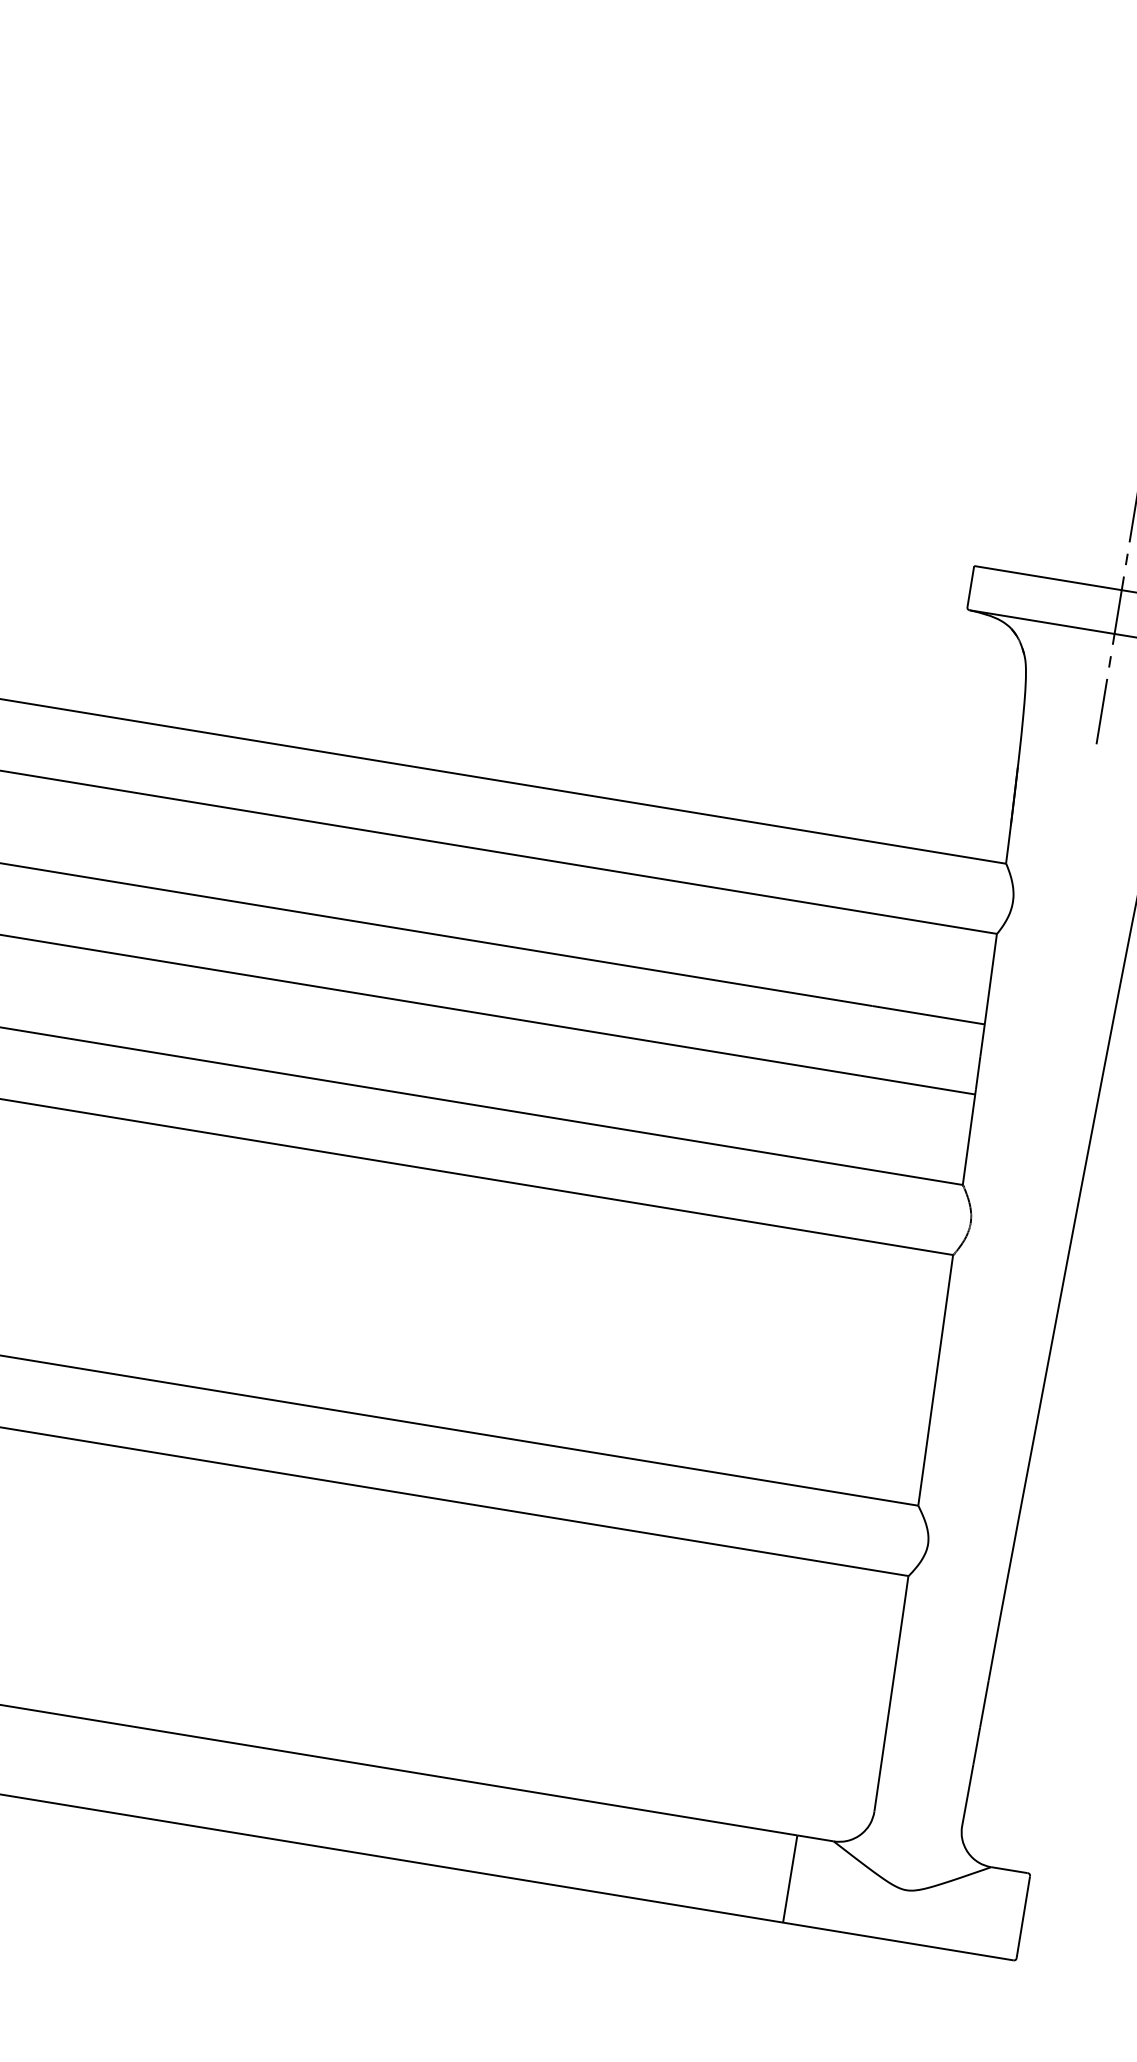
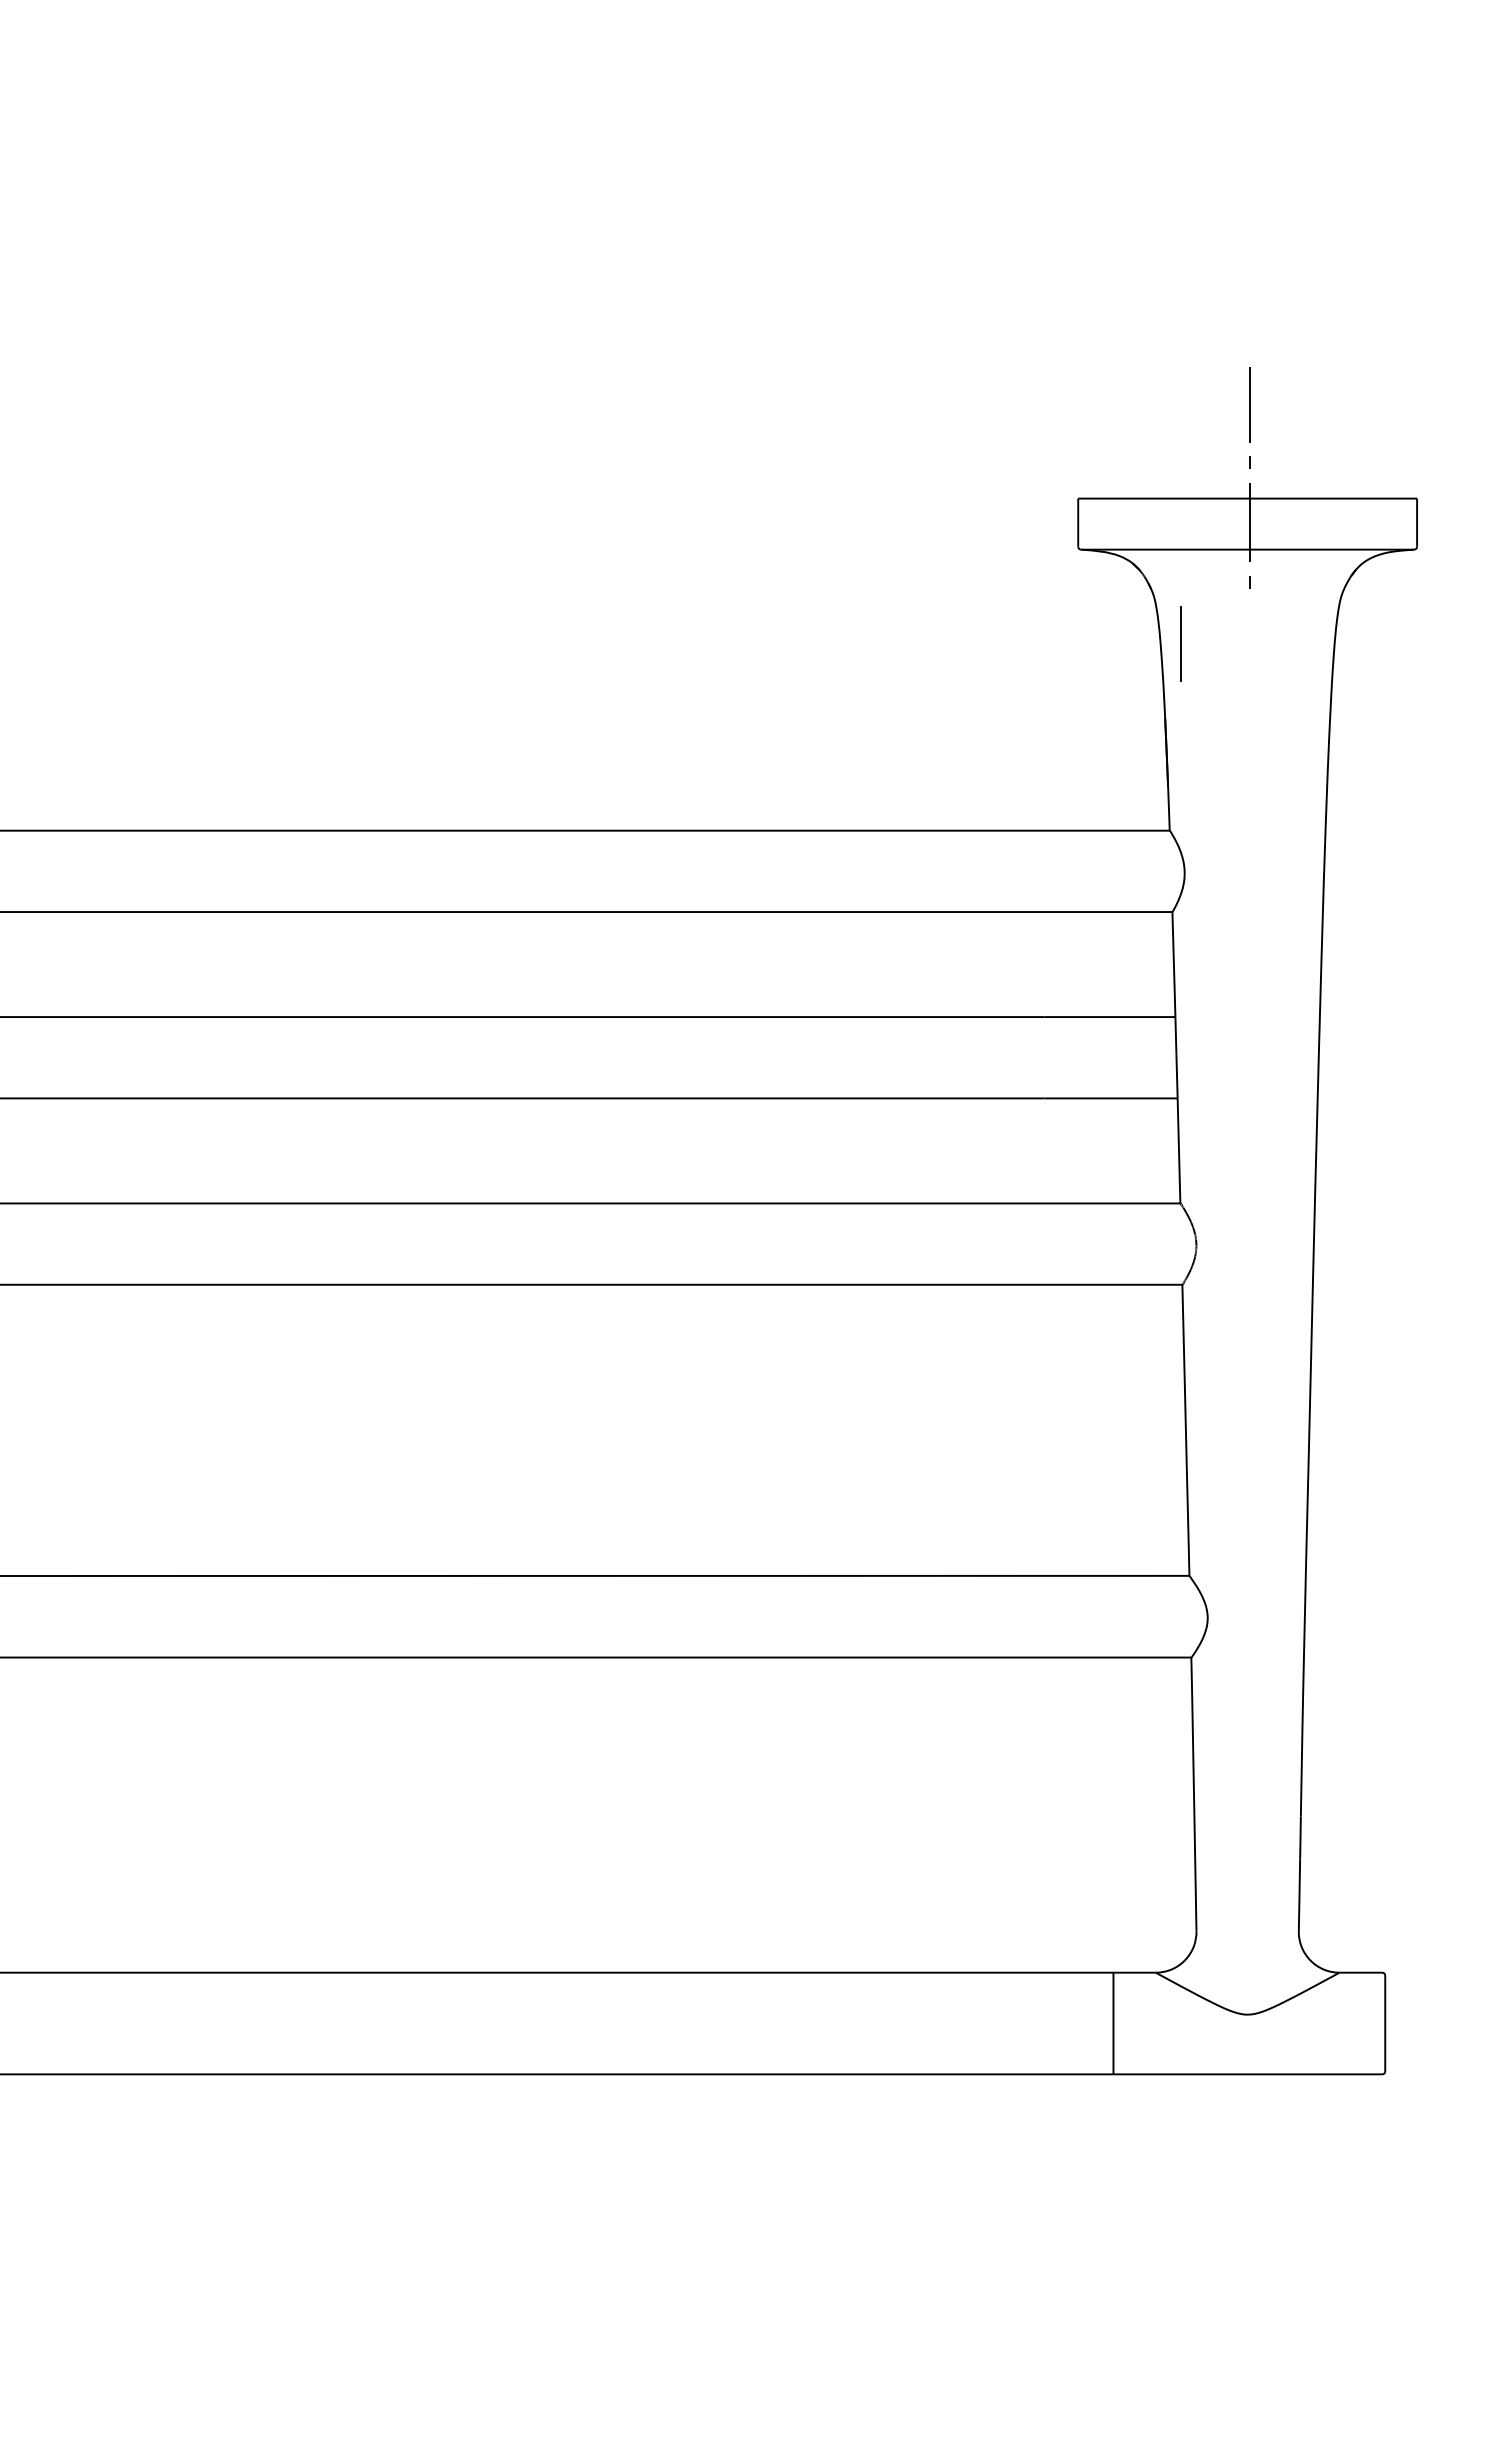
line: (1101, 710) -> (1180, 643), moved

